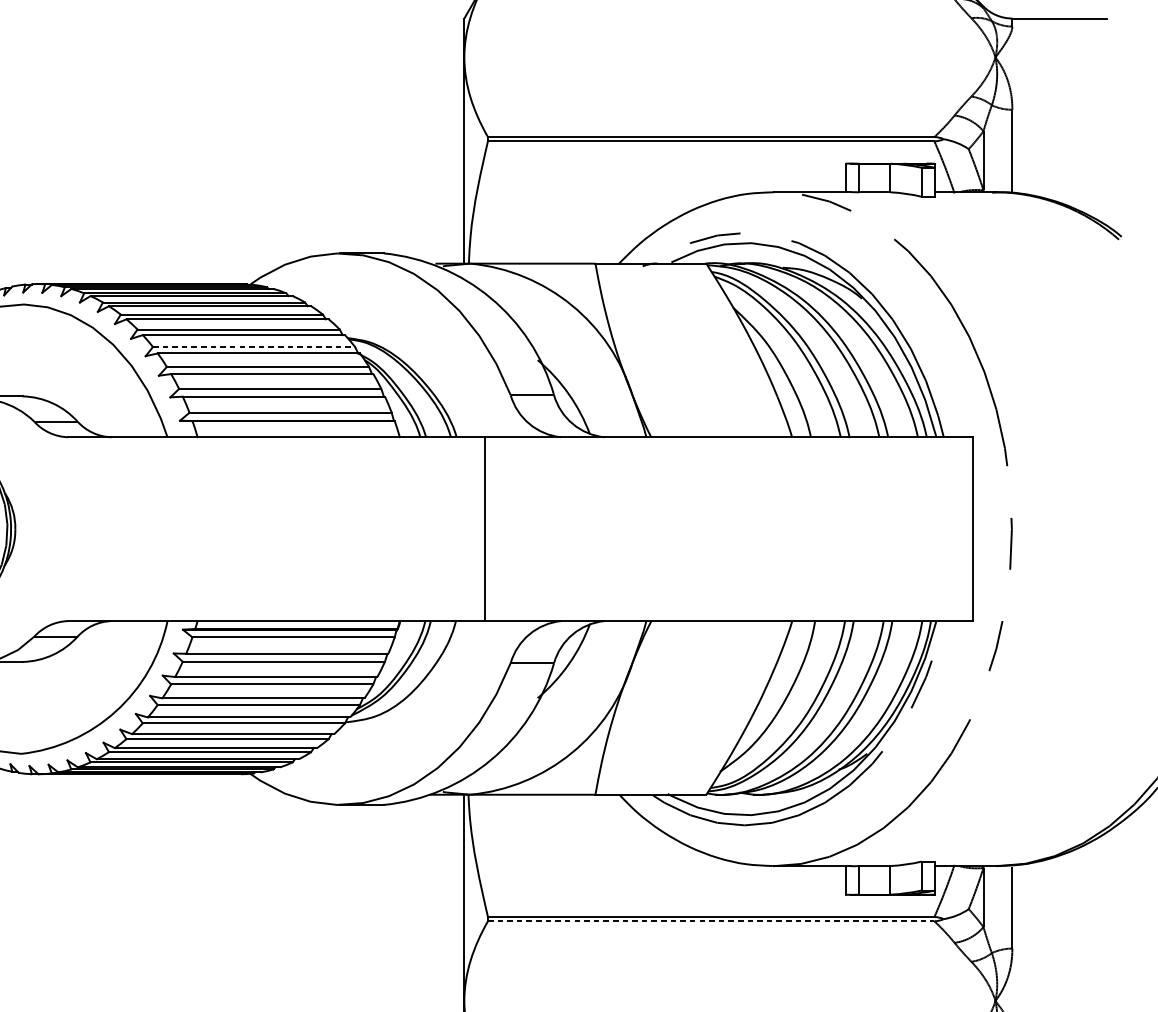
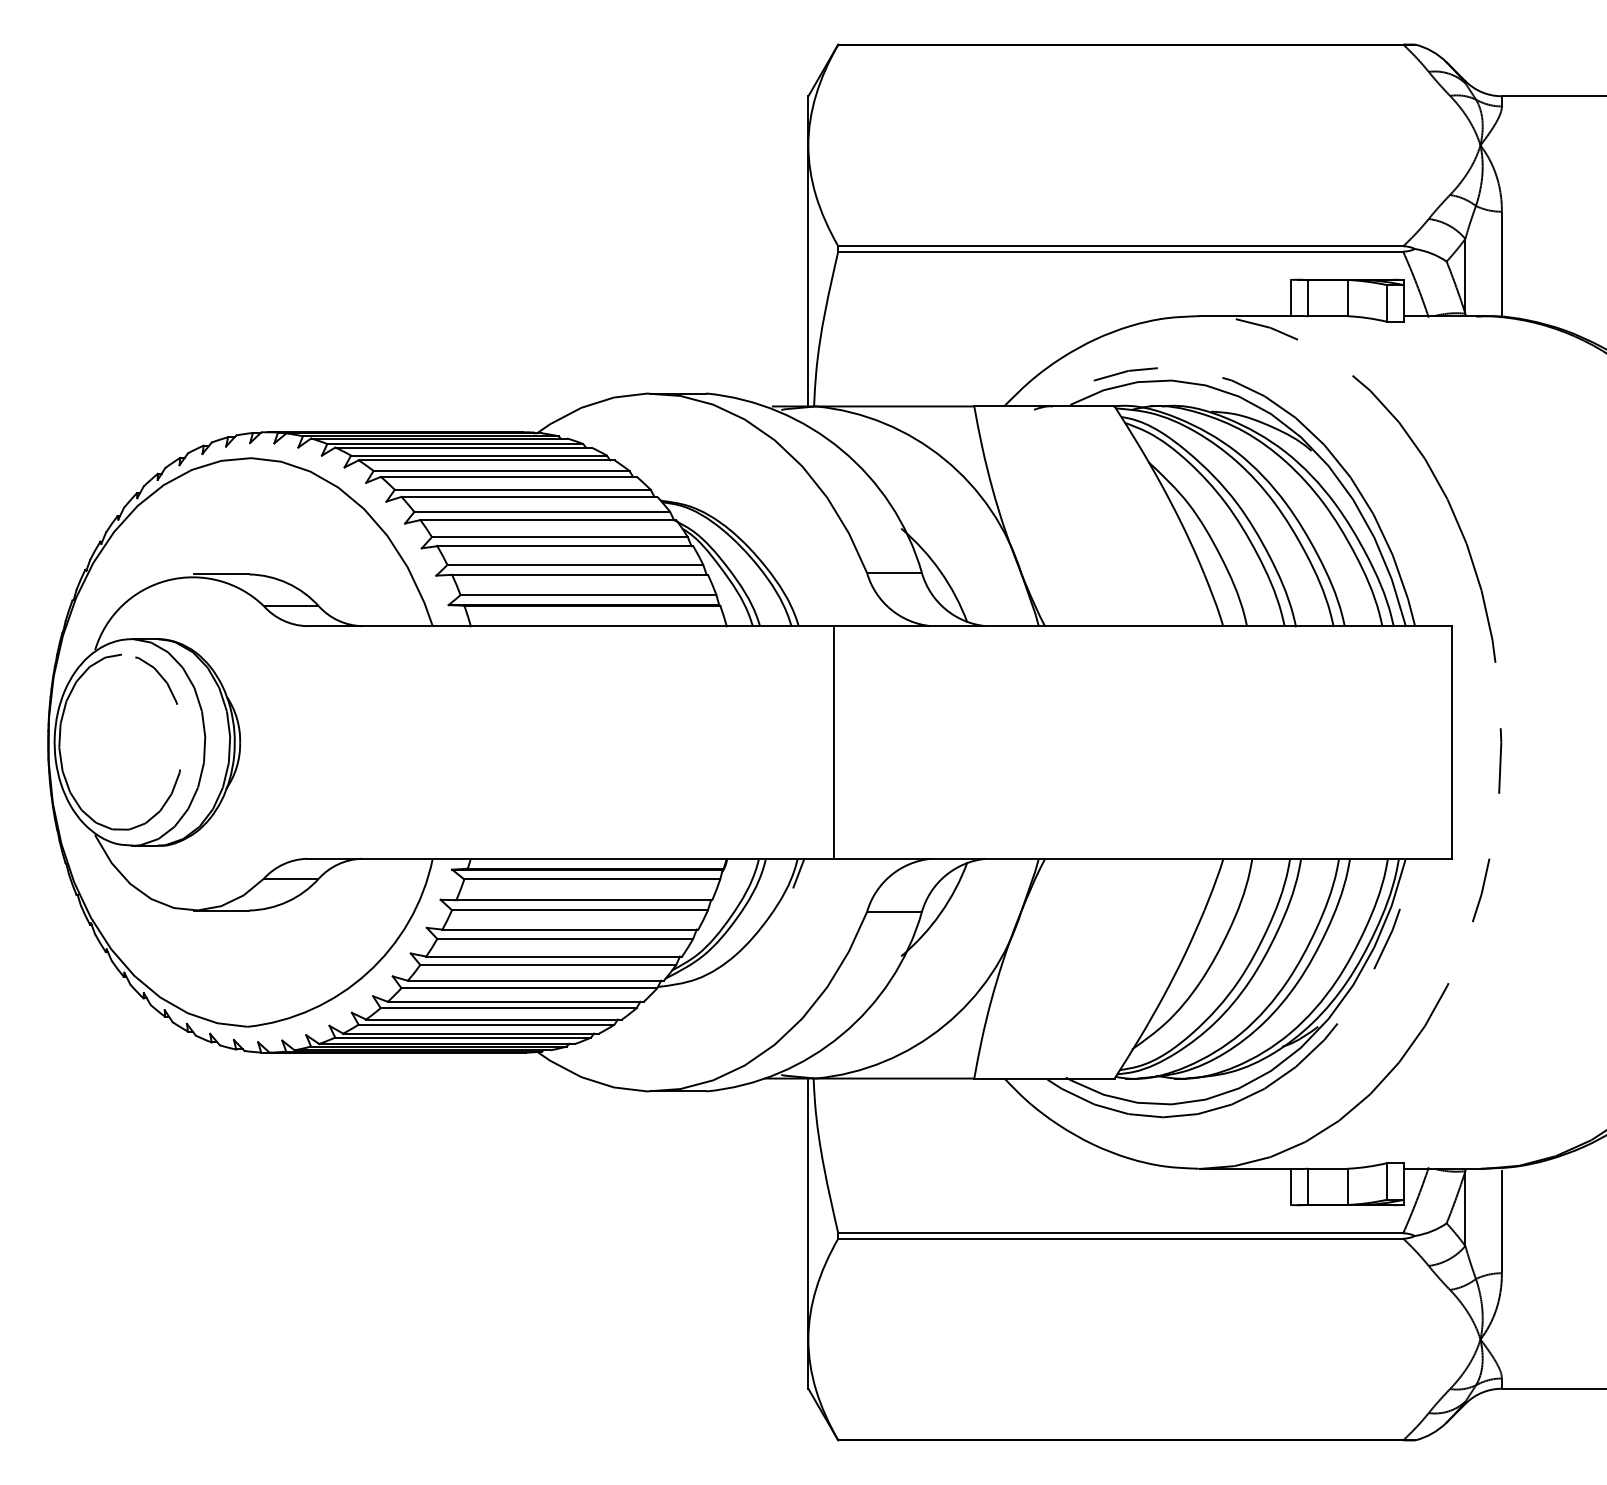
line: (254, 346) -> (542, 511), dashed -> solid
line: (456, 632) -> (798, 873), added
line: (711, 921) -> (1121, 1238), dashed -> solid

